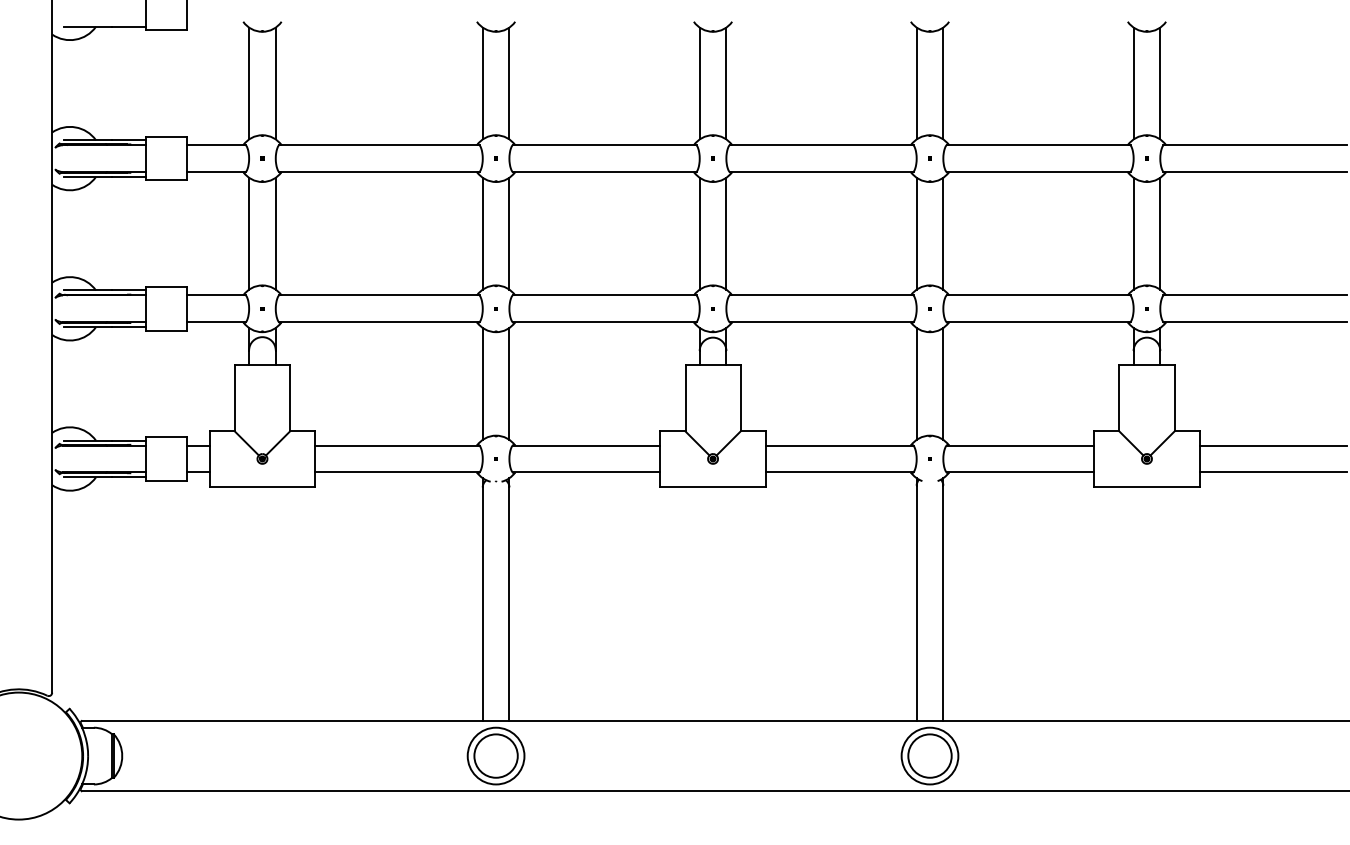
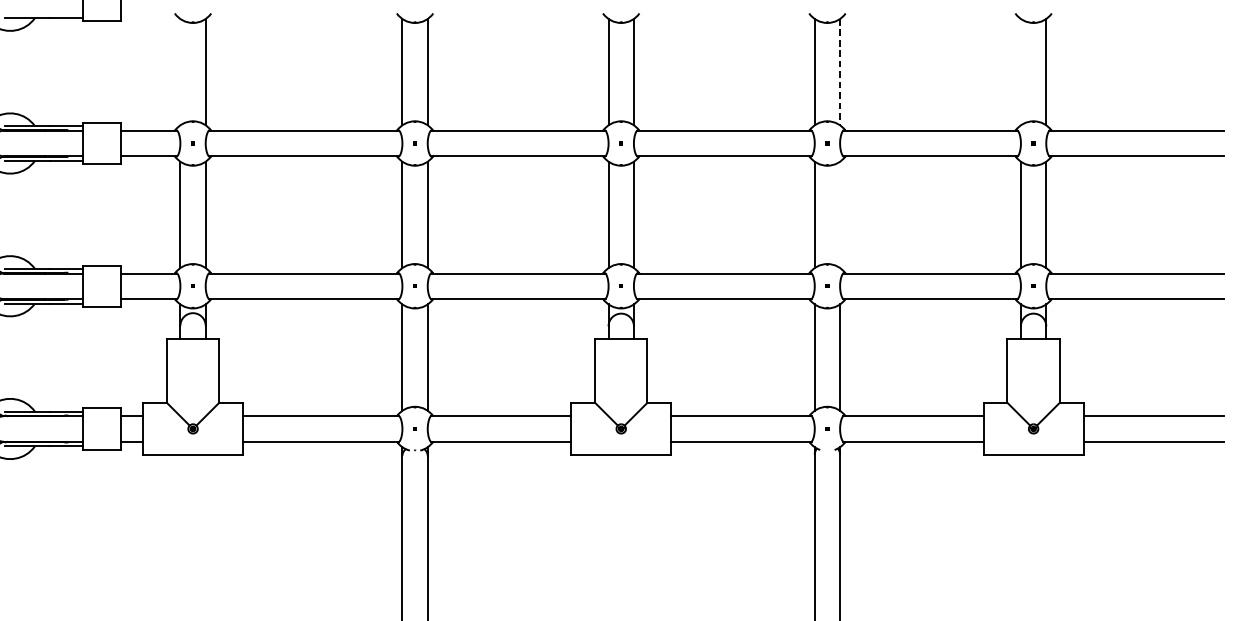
line: (249, 83) -> (180, 72), removed
line: (943, 83) -> (840, 72), solid -> dashed
line: (1133, 83) -> (1020, 72), removed
line: (943, 233) -> (840, 214), removed

